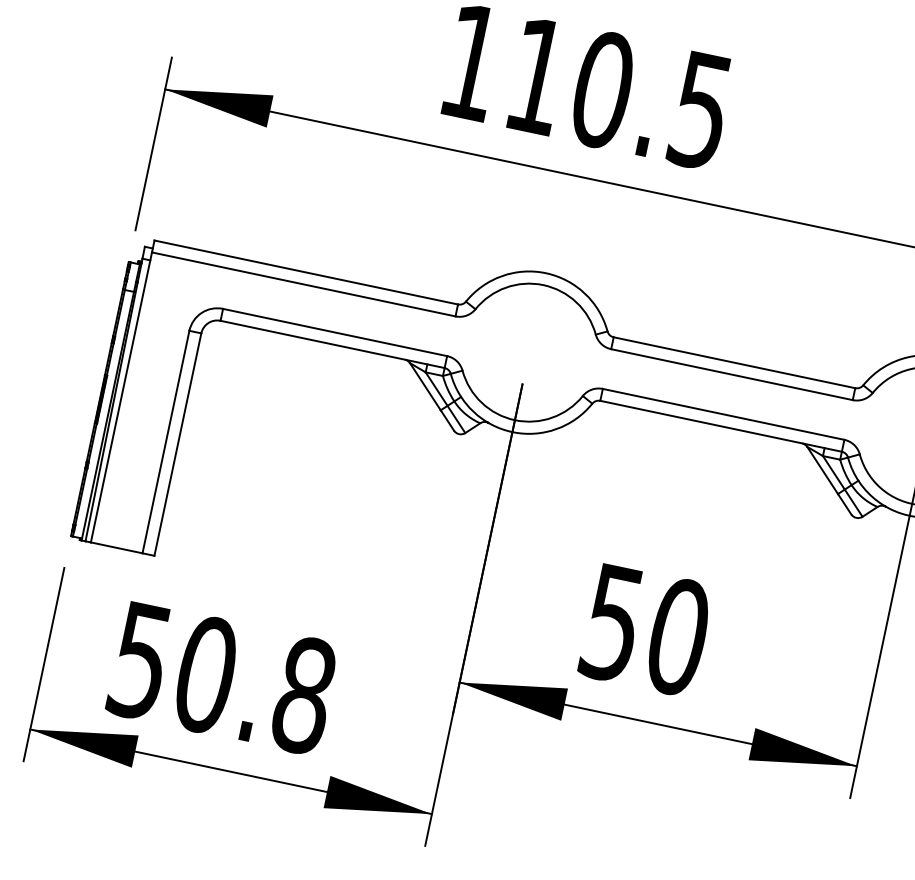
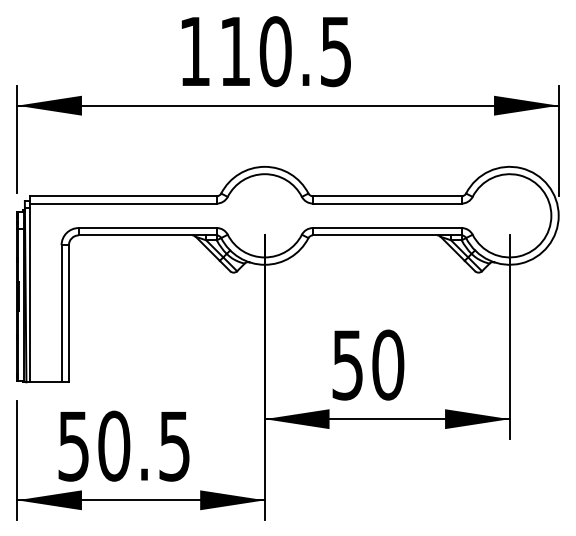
text: (304, 694) -> (174, 445), 50.8 -> 50.5

